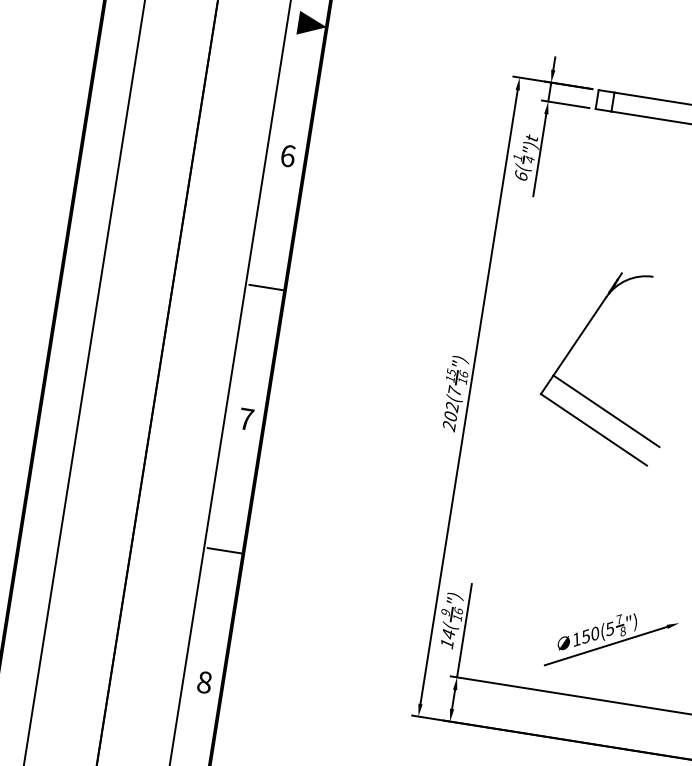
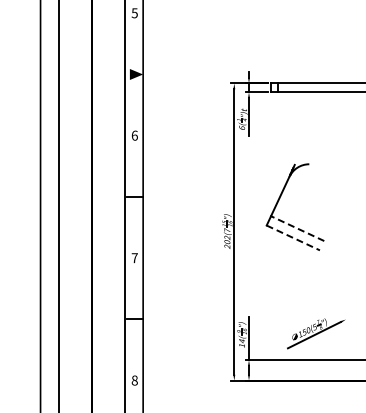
line: (606, 410) -> (297, 228), solid -> dashed
line: (594, 431) -> (293, 238), solid -> dashed

